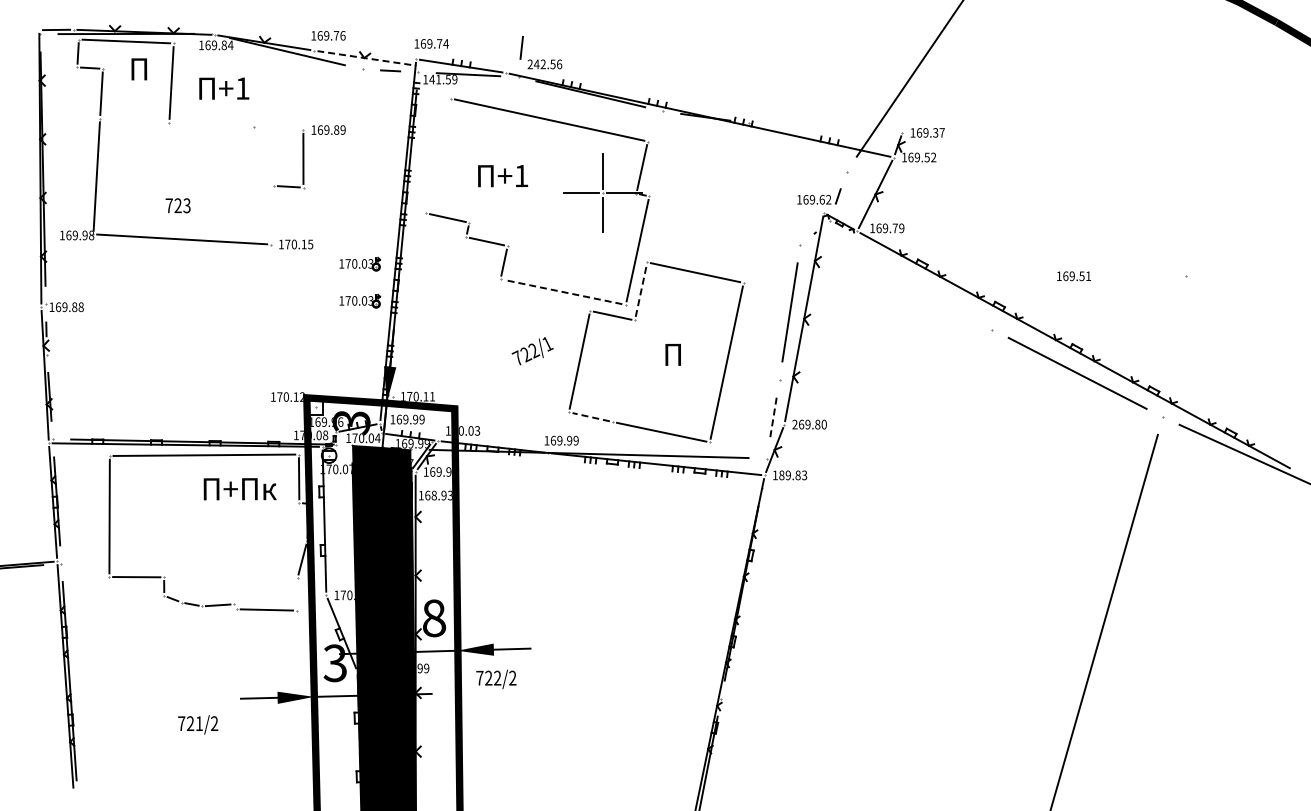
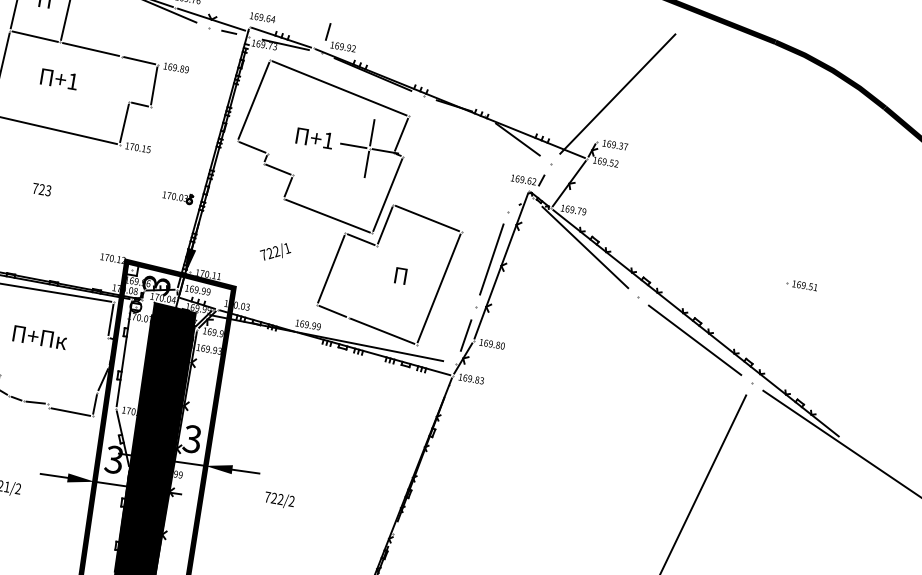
text: (439, 43) -> (268, 18), 169.74 -> 169.64
line: (363, 57) -> (210, 19), dashed -> solid
text: (544, 64) -> (342, 46), 242.56 -> 169.92
text: (443, 79) -> (266, 45), 141.59 -> 169.73
text: (224, 88) -> (59, 79), moved
line: (134, 120) -> (35, 36), added
line: (211, 124) -> (91, 49), added
line: (278, 128) -> (139, 60), added
line: (797, 147) -> (517, 139), added
line: (438, 155) -> (253, 100), added
text: (502, 176) -> (314, 138), moved
text: (177, 205) -> (41, 189), moved
line: (272, 214) -> (124, 122), added
part: (360, 263) -> (182, 169), removed
line: (911, 275) -> (585, 247), added
text: (1073, 276) -> (804, 285), moved
line: (641, 290) -> (385, 224), dashed -> solid
line: (562, 291) -> (327, 215), dashed -> solid
text: (532, 351) -> (275, 252), moved
line: (590, 417) -> (332, 311), dashed -> solid
line: (773, 419) -> (466, 335), dashed -> solid
text: (794, 424) -> (481, 342), 269.80 -> 169.80
text: (781, 474) -> (465, 377), 189.83 -> 169.83
text: (239, 489) -> (39, 337), moved
text: (433, 495) -> (207, 349), 168.93 -> 169.93
line: (296, 593) -> (94, 403), added
text: (434, 618) -> (192, 439), 8 -> 3
text: (496, 678) -> (279, 499), moved

